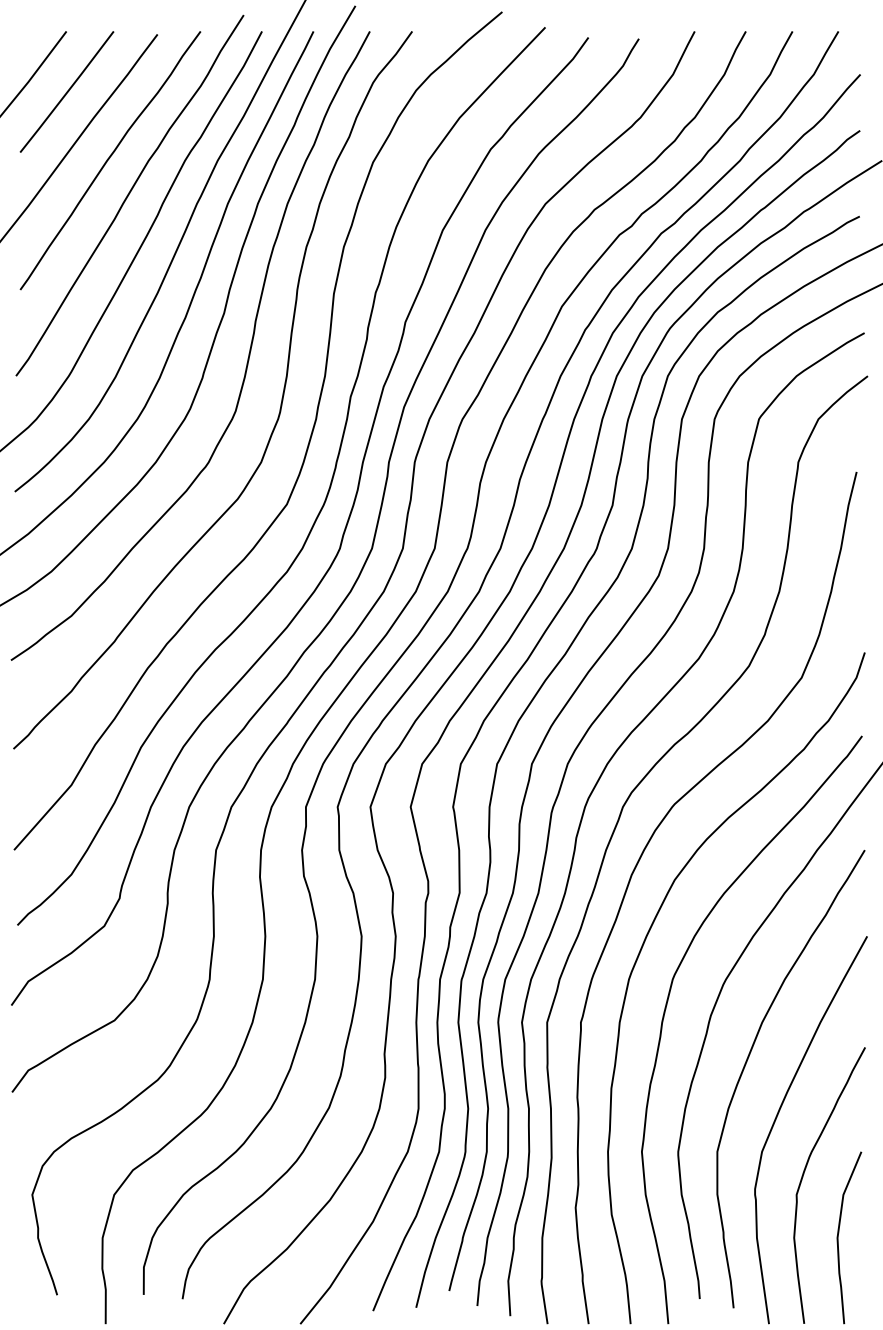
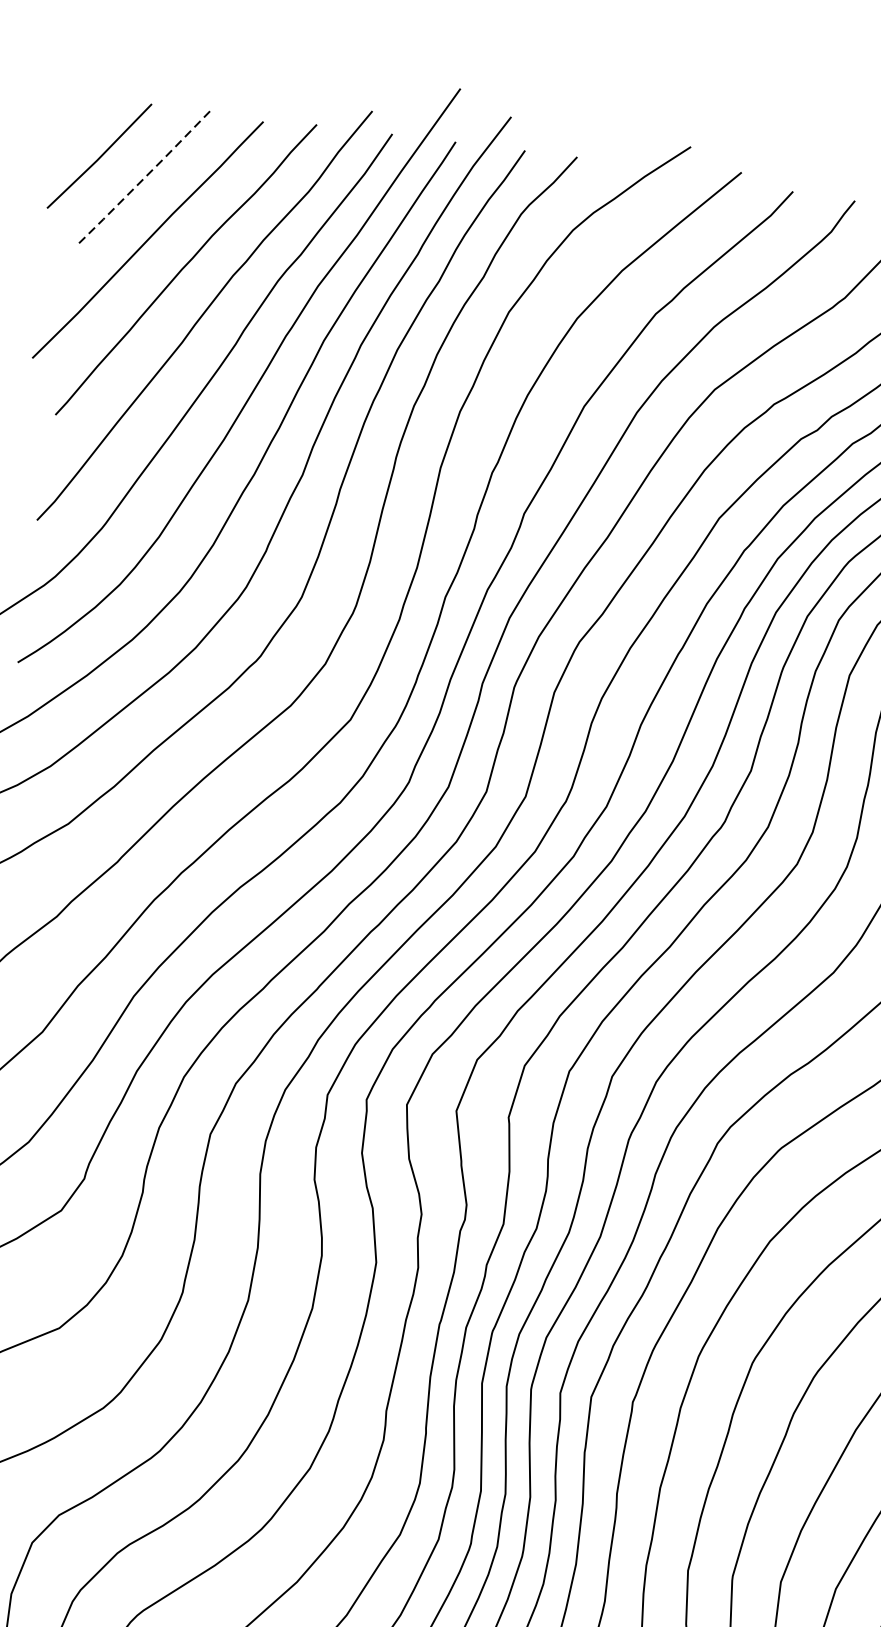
line: (67, 92) -> (143, 179), solid -> dashed

